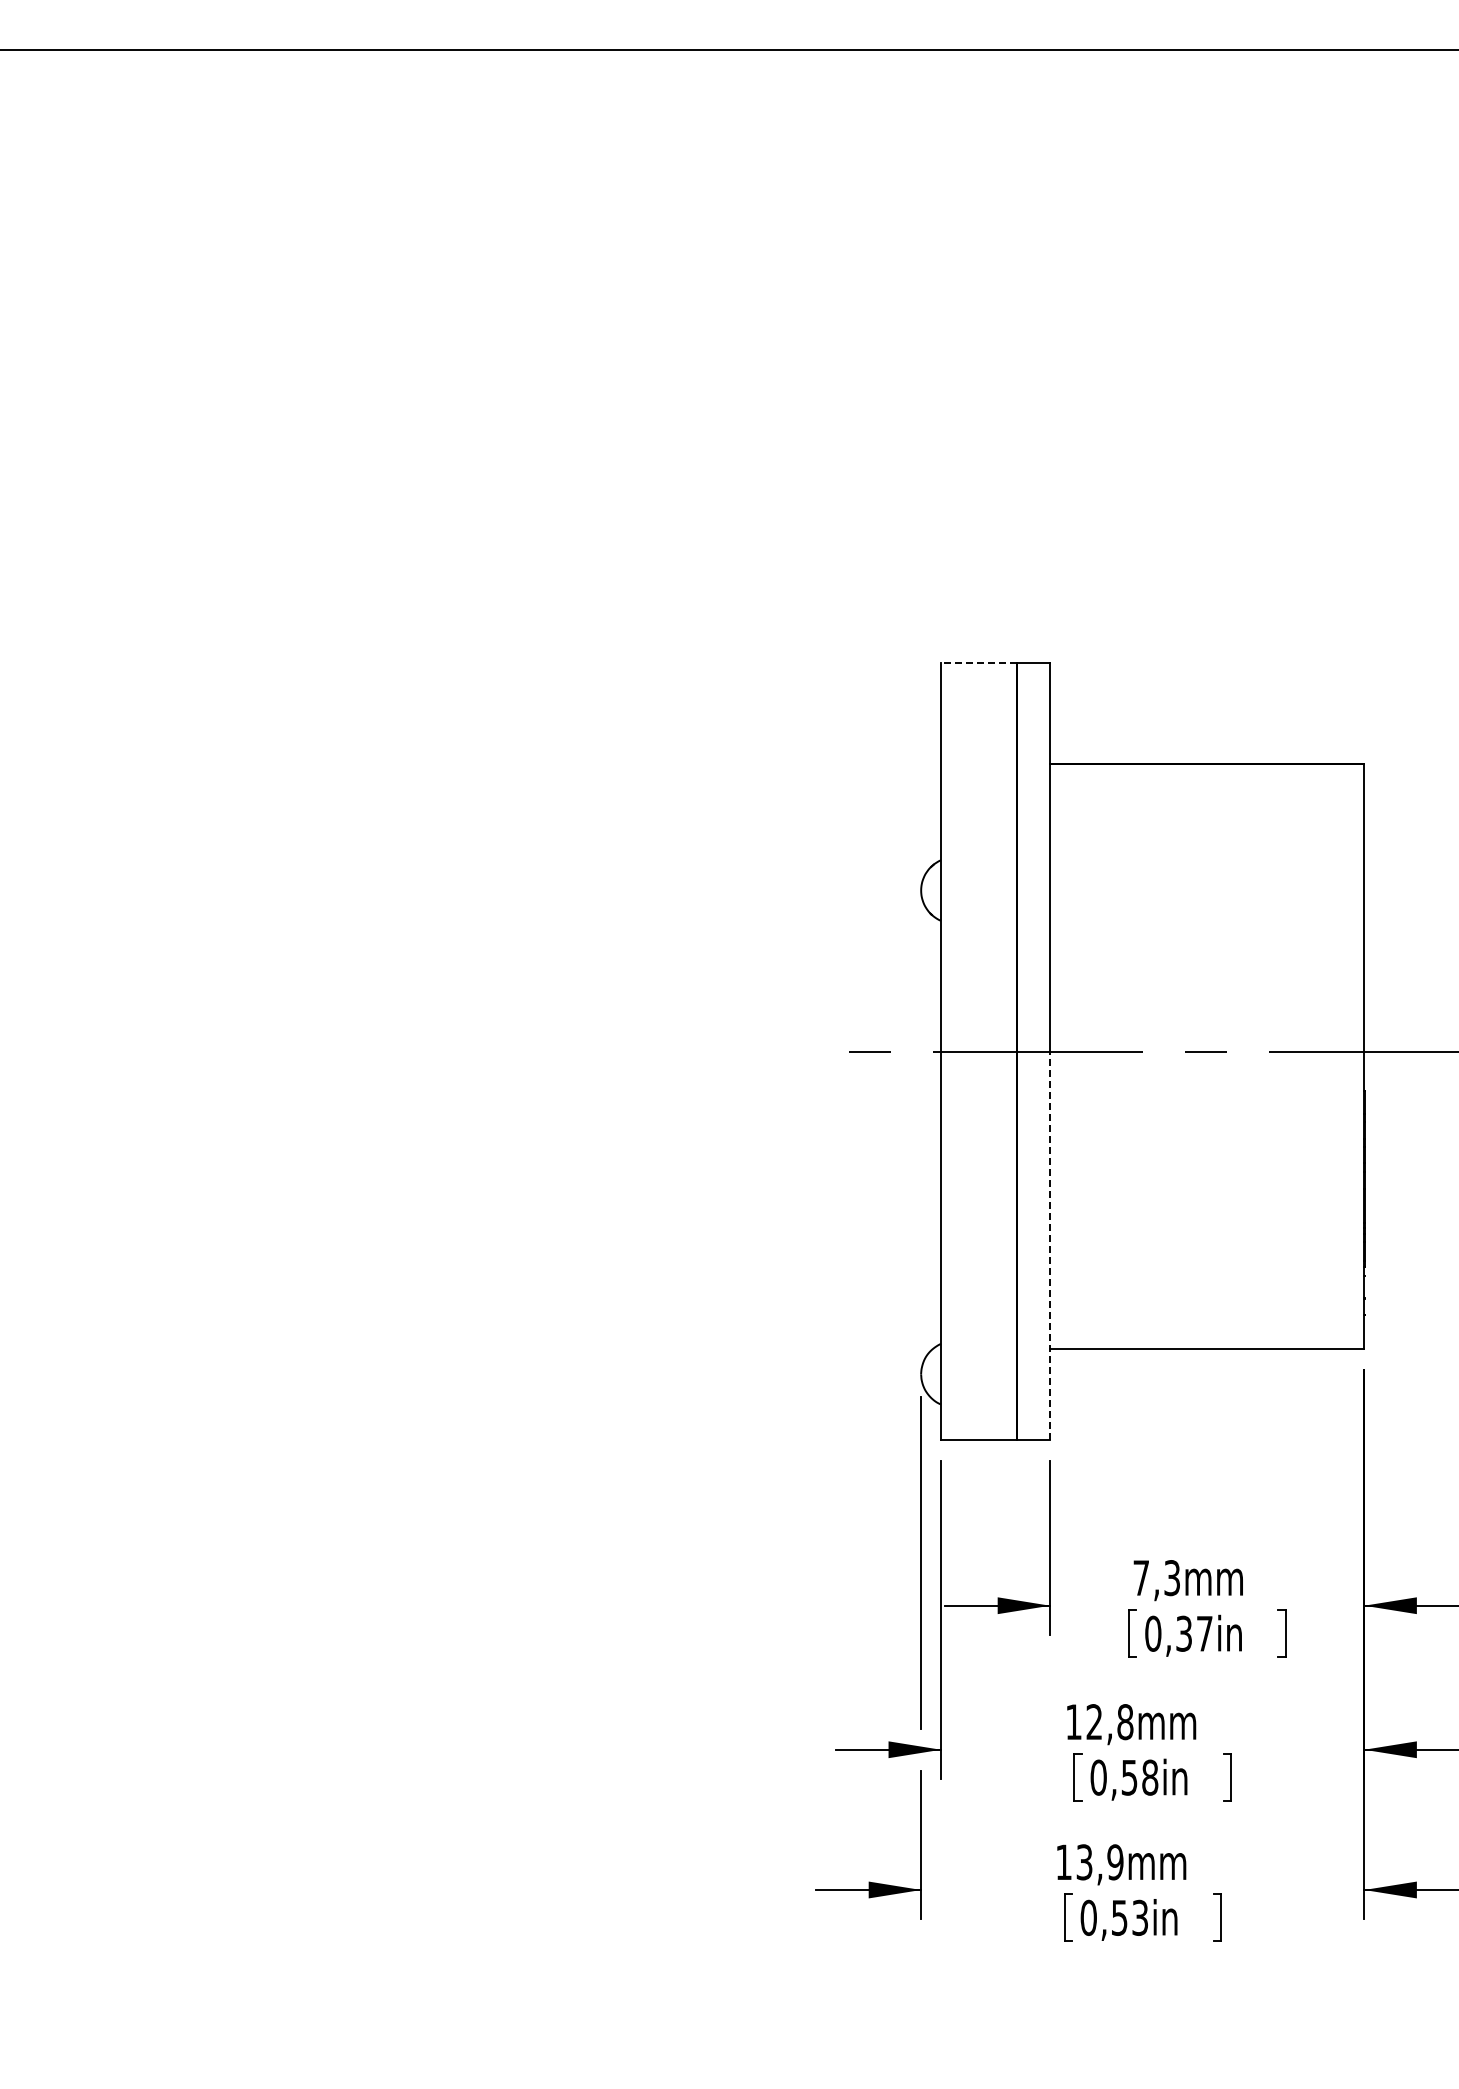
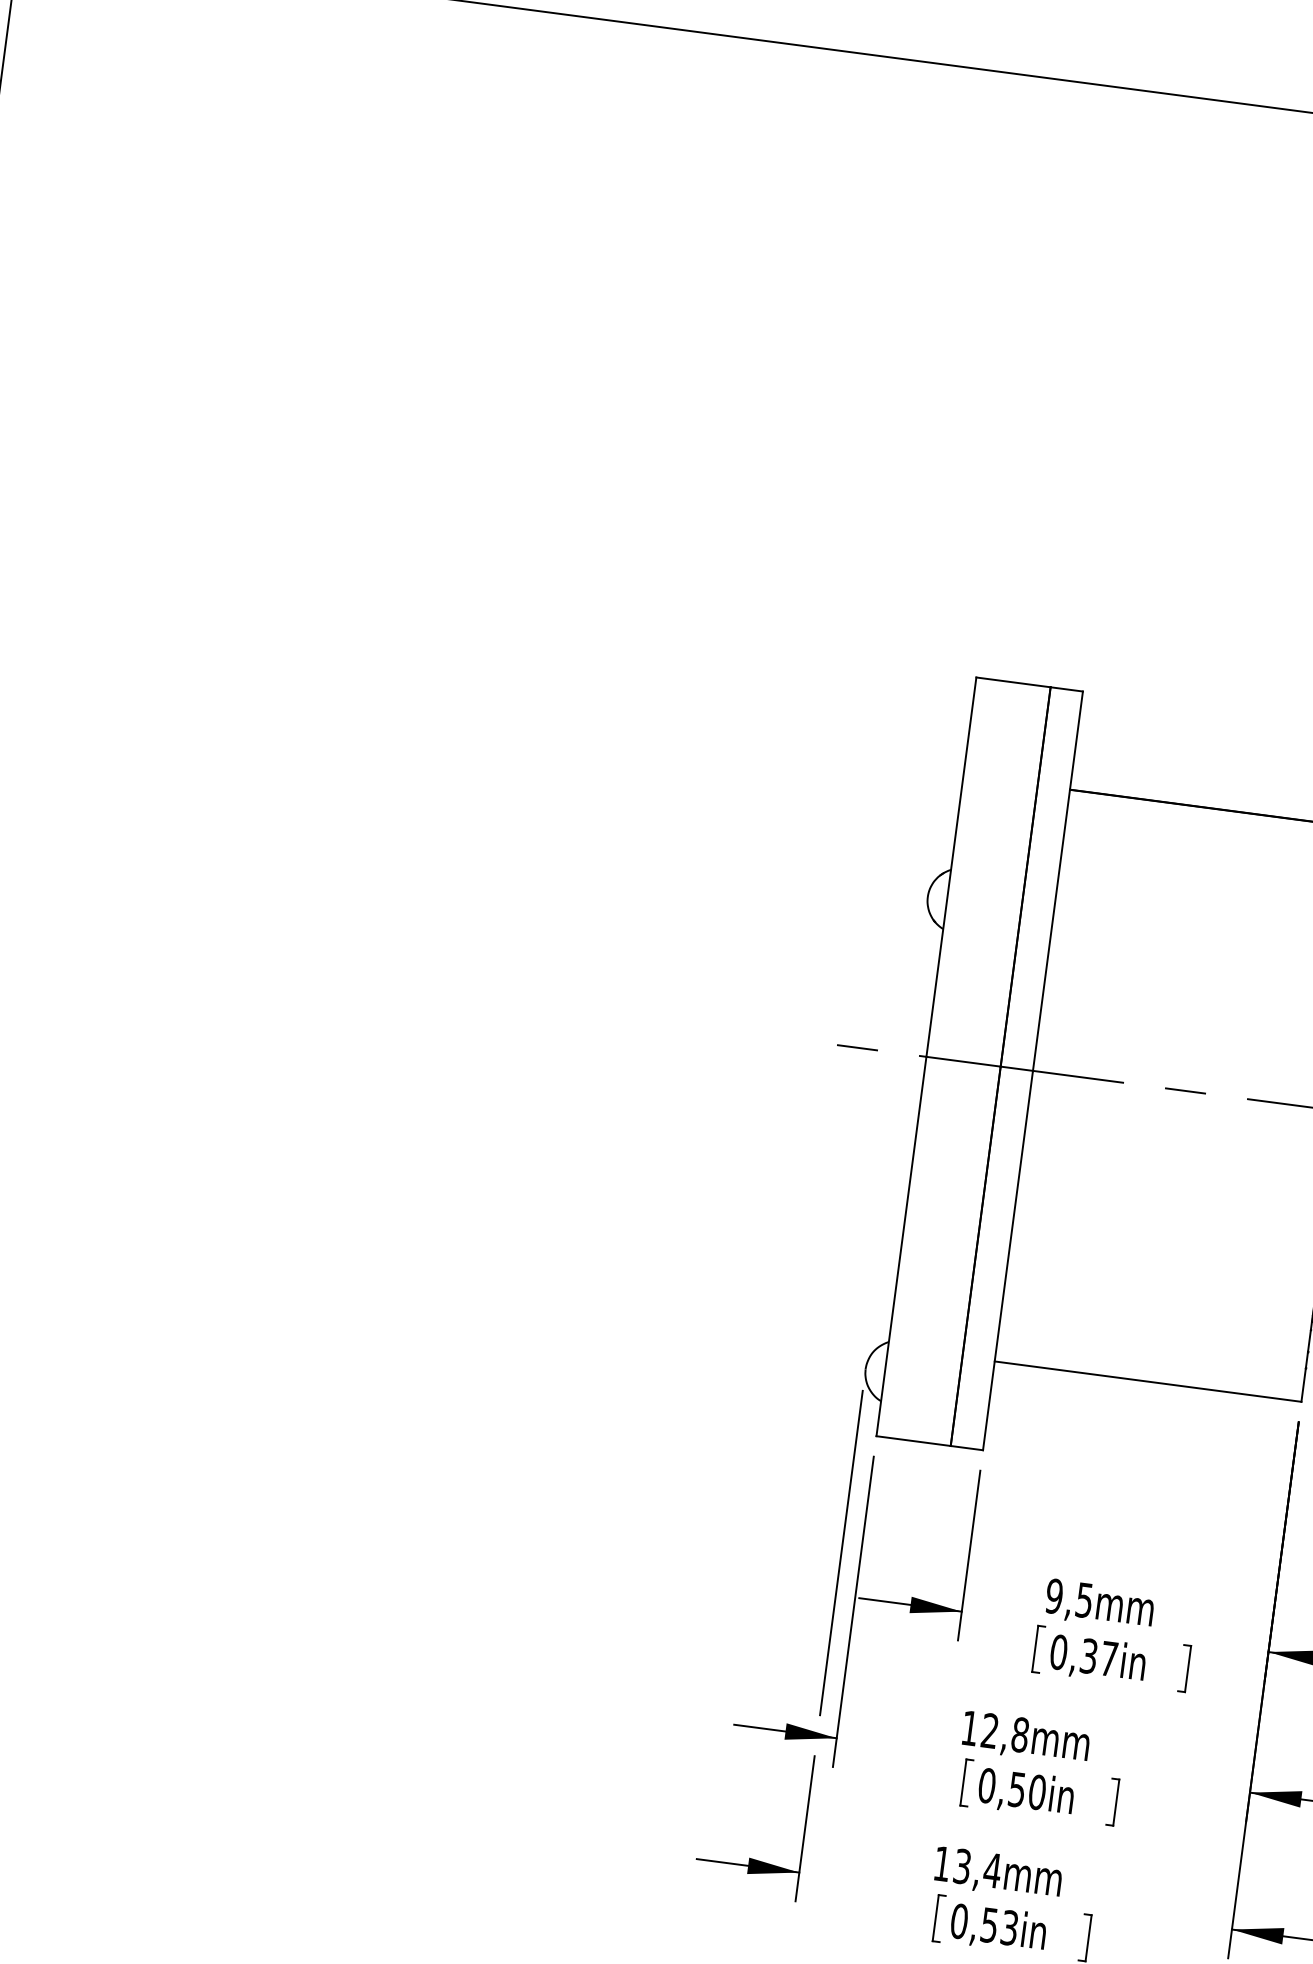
line: (978, 663) -> (1012, 682), dashed -> solid
line: (1050, 1245) -> (1008, 1260), dashed -> solid
text: (1156, 1578) -> (1069, 1598), 7,3mm -> 9,5mm
text: (1150, 1777) -> (1037, 1792), 0,58in -> 0,50in
text: (1114, 1862) -> (991, 1870), 13,9mm -> 13,4mm

